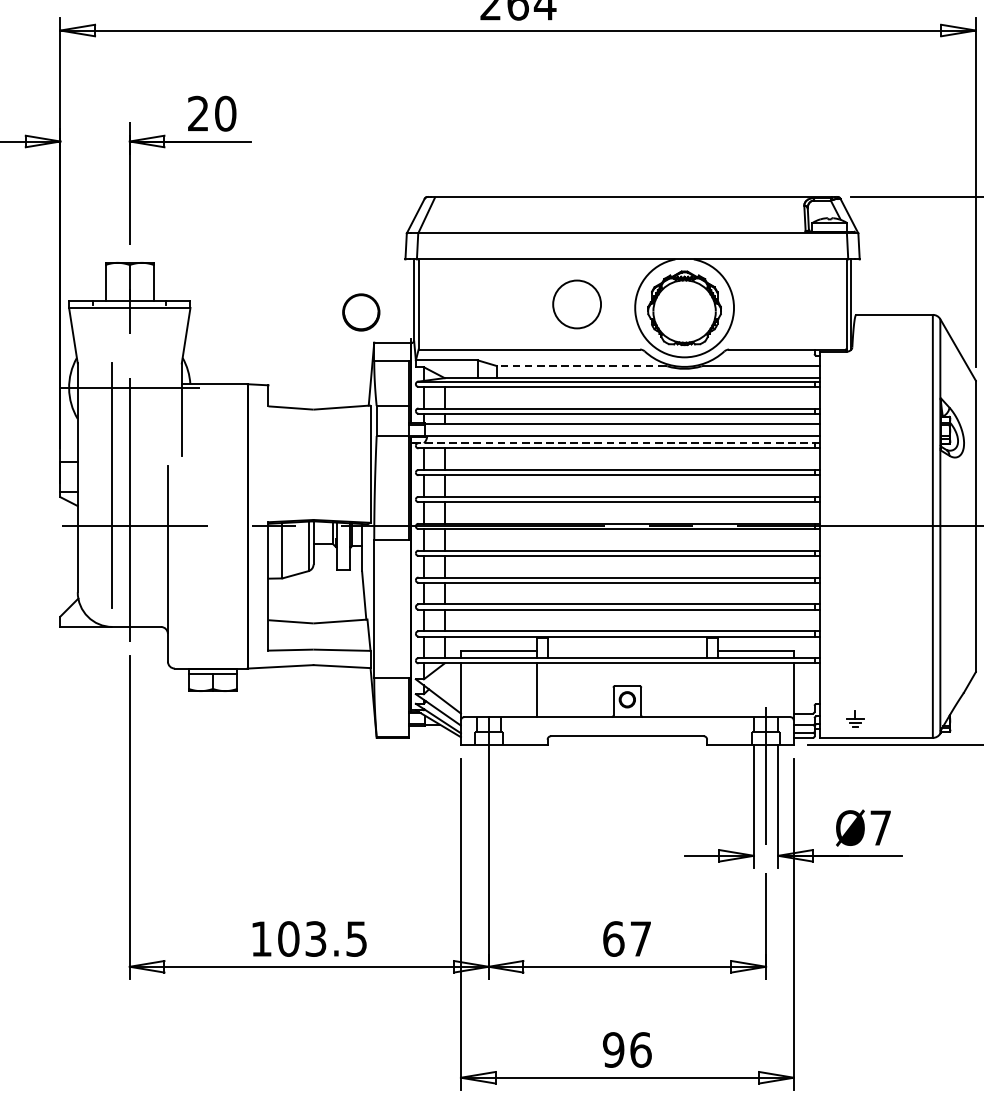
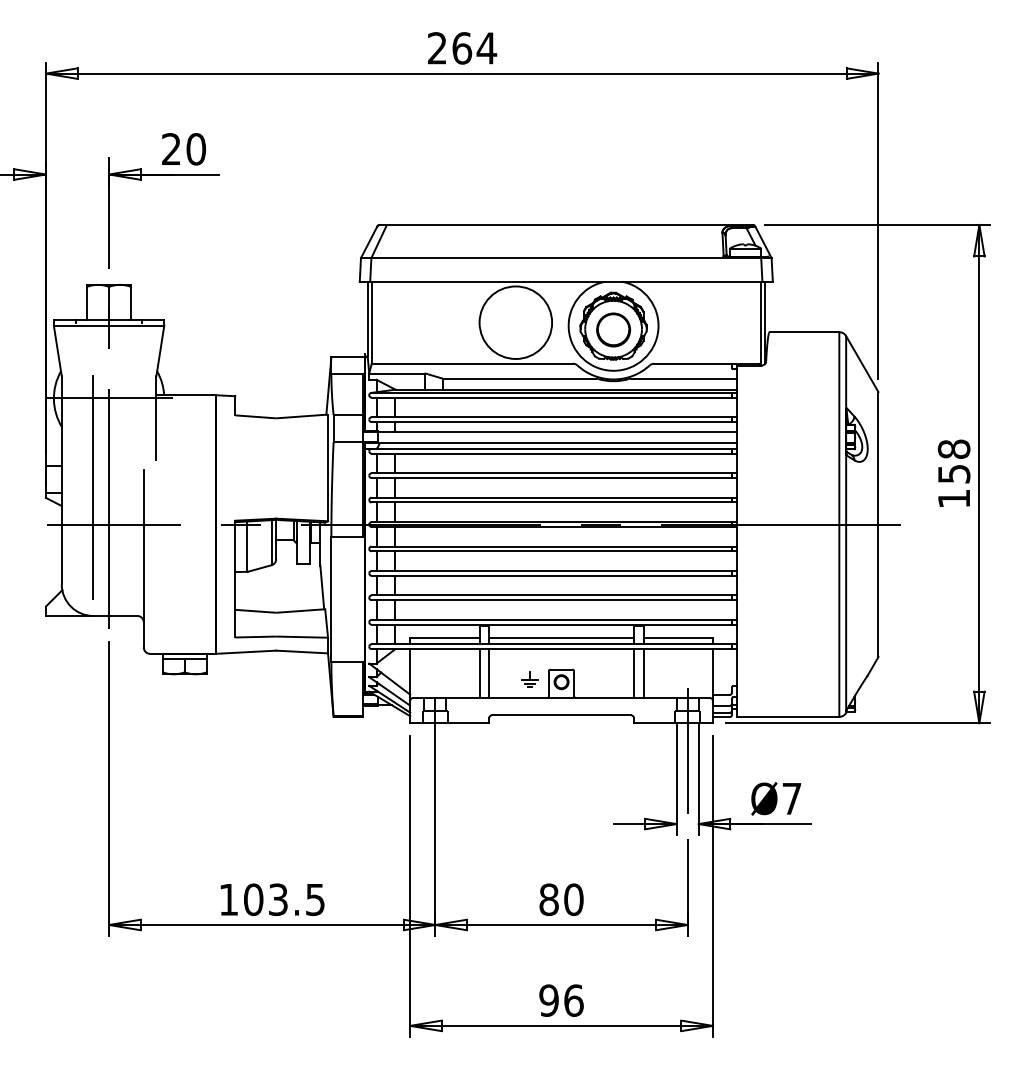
circle: (576, 304) -> (515, 322), size x1.67
part: (361, 311) -> (613, 329), moved
line: (581, 365) -> (519, 378), dashed -> solid
line: (615, 442) -> (550, 448), dashed -> solid
line: (627, 650) -> (561, 637), added
line: (548, 690) -> (489, 673), added
line: (707, 690) -> (634, 673), added
line: (717, 690) -> (643, 673), added
part: (854, 718) -> (529, 679), moved
text: (627, 938) -> (561, 899), 67 -> 80

